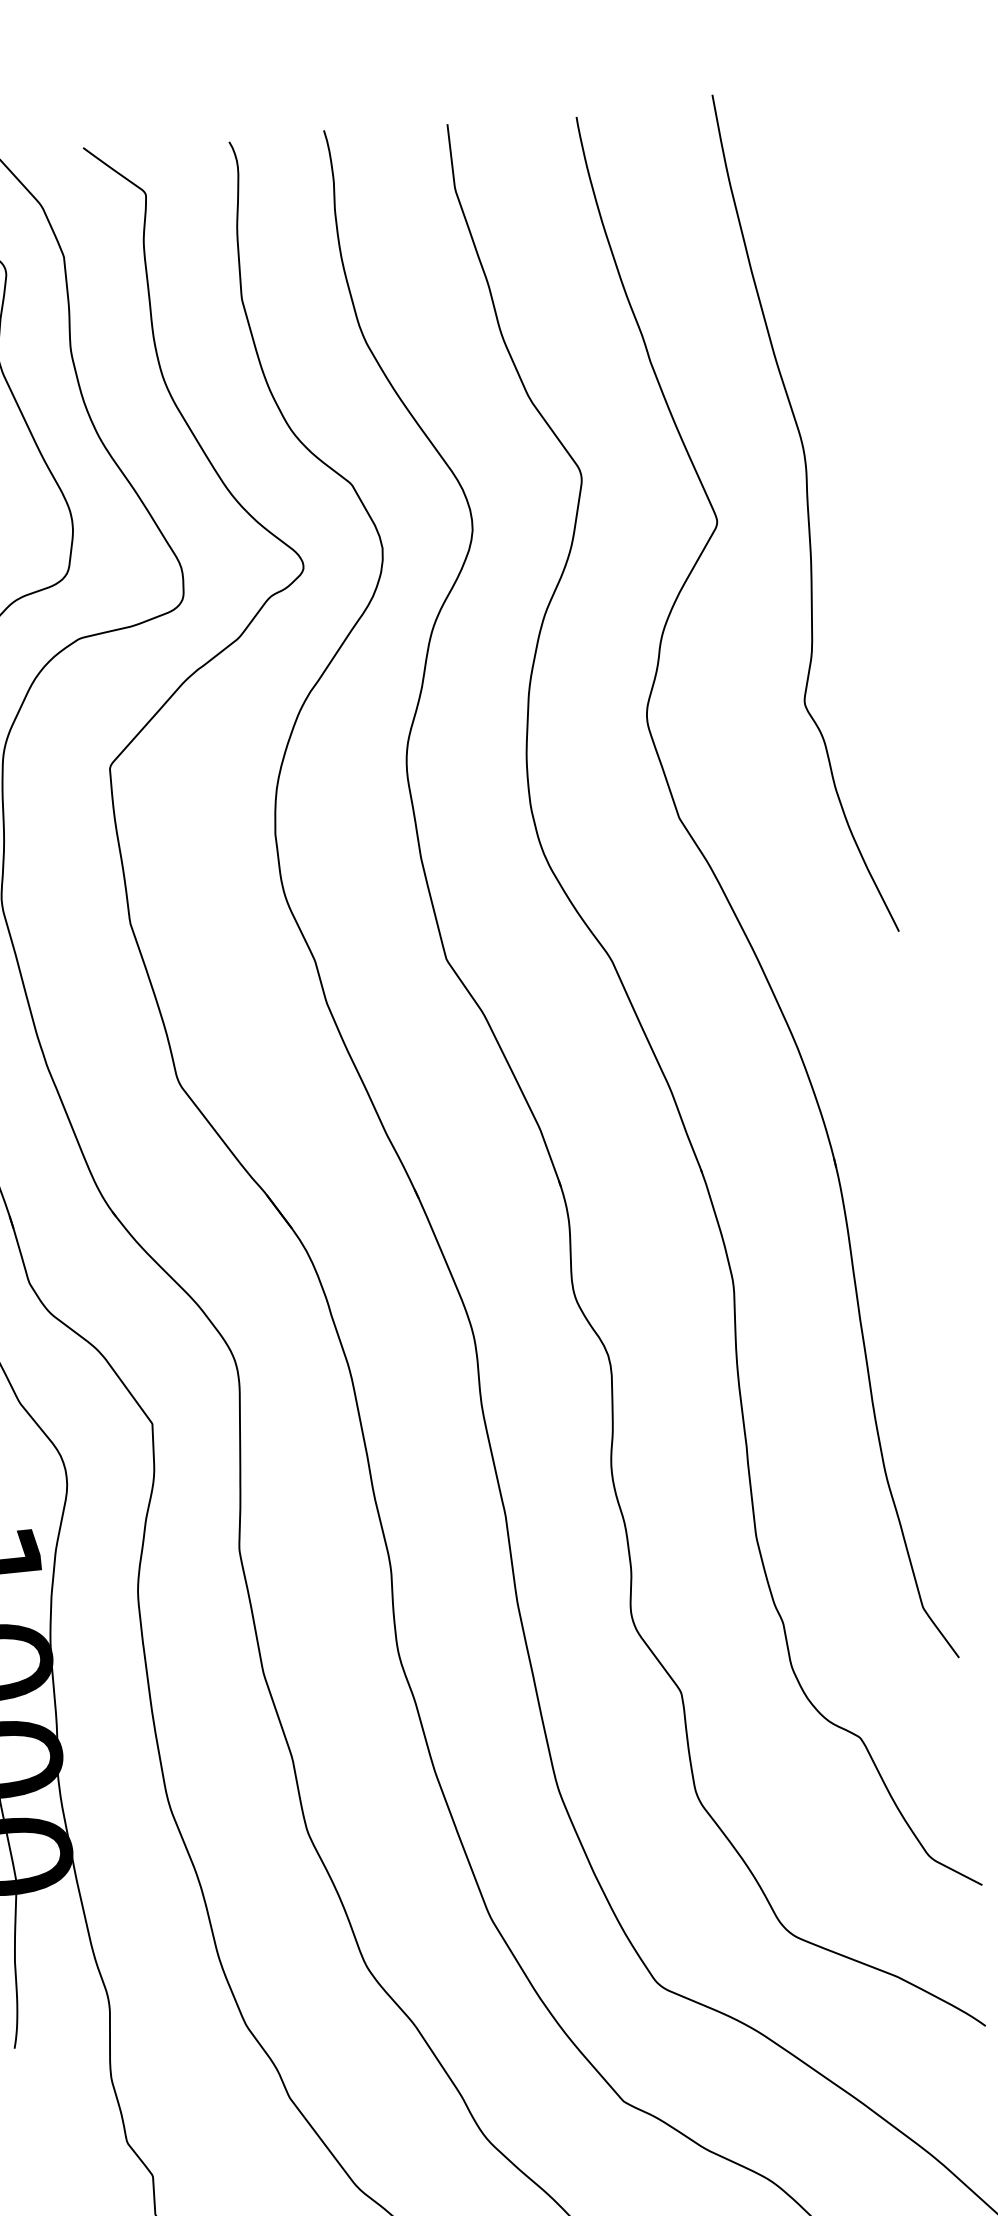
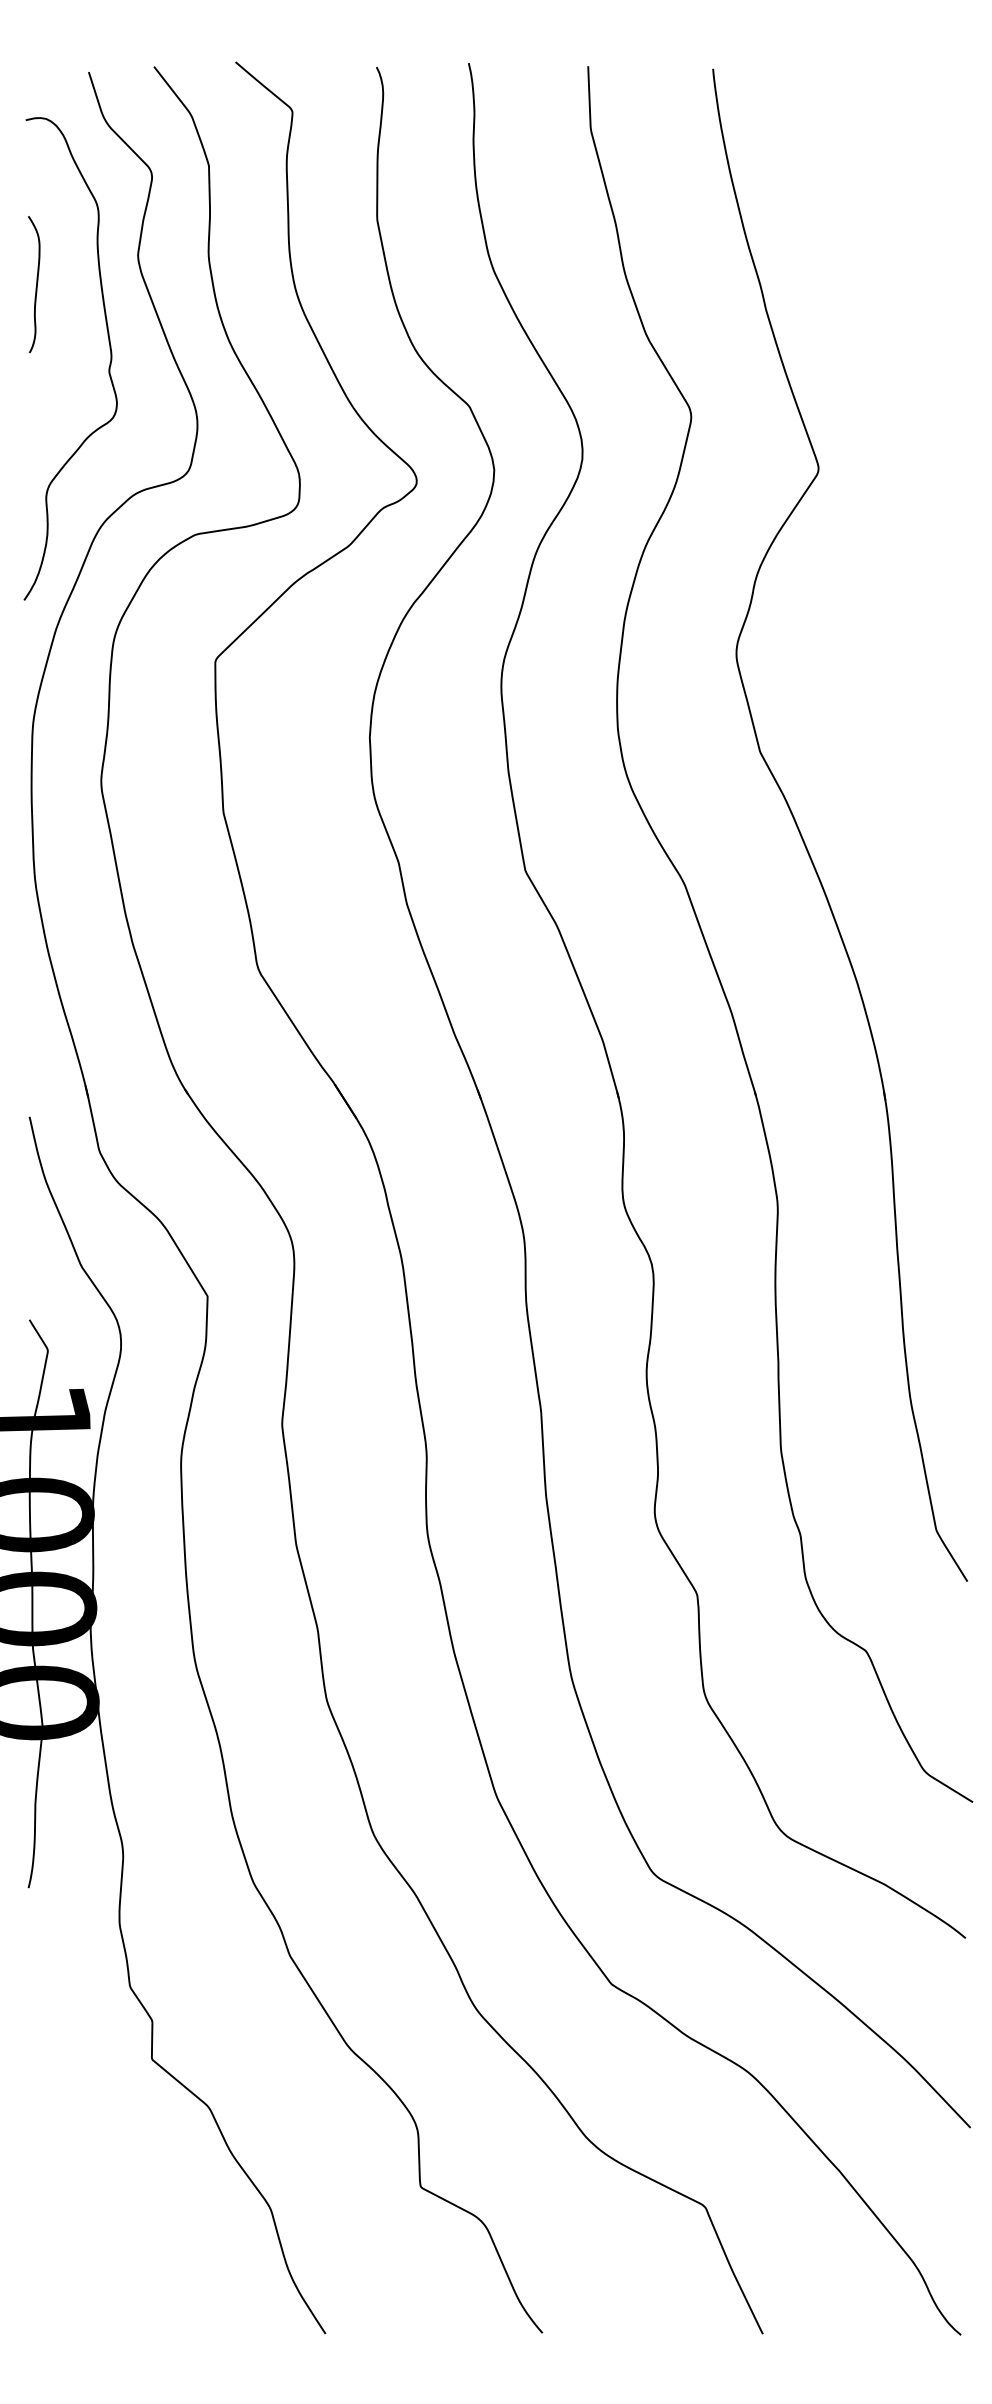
curve: (807, 512) -> (906, 467), removed

